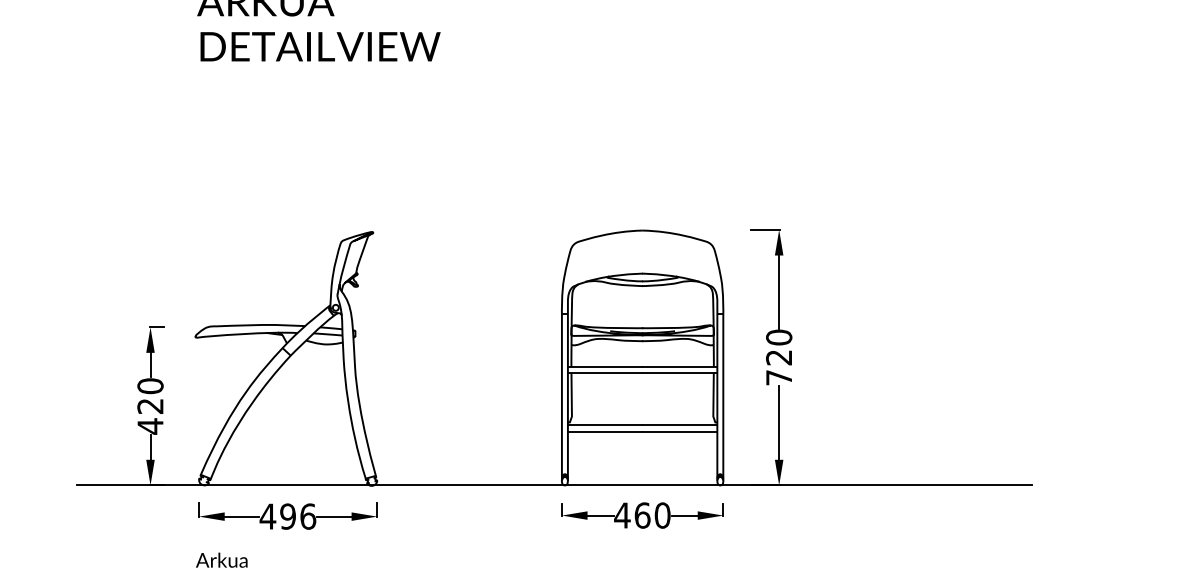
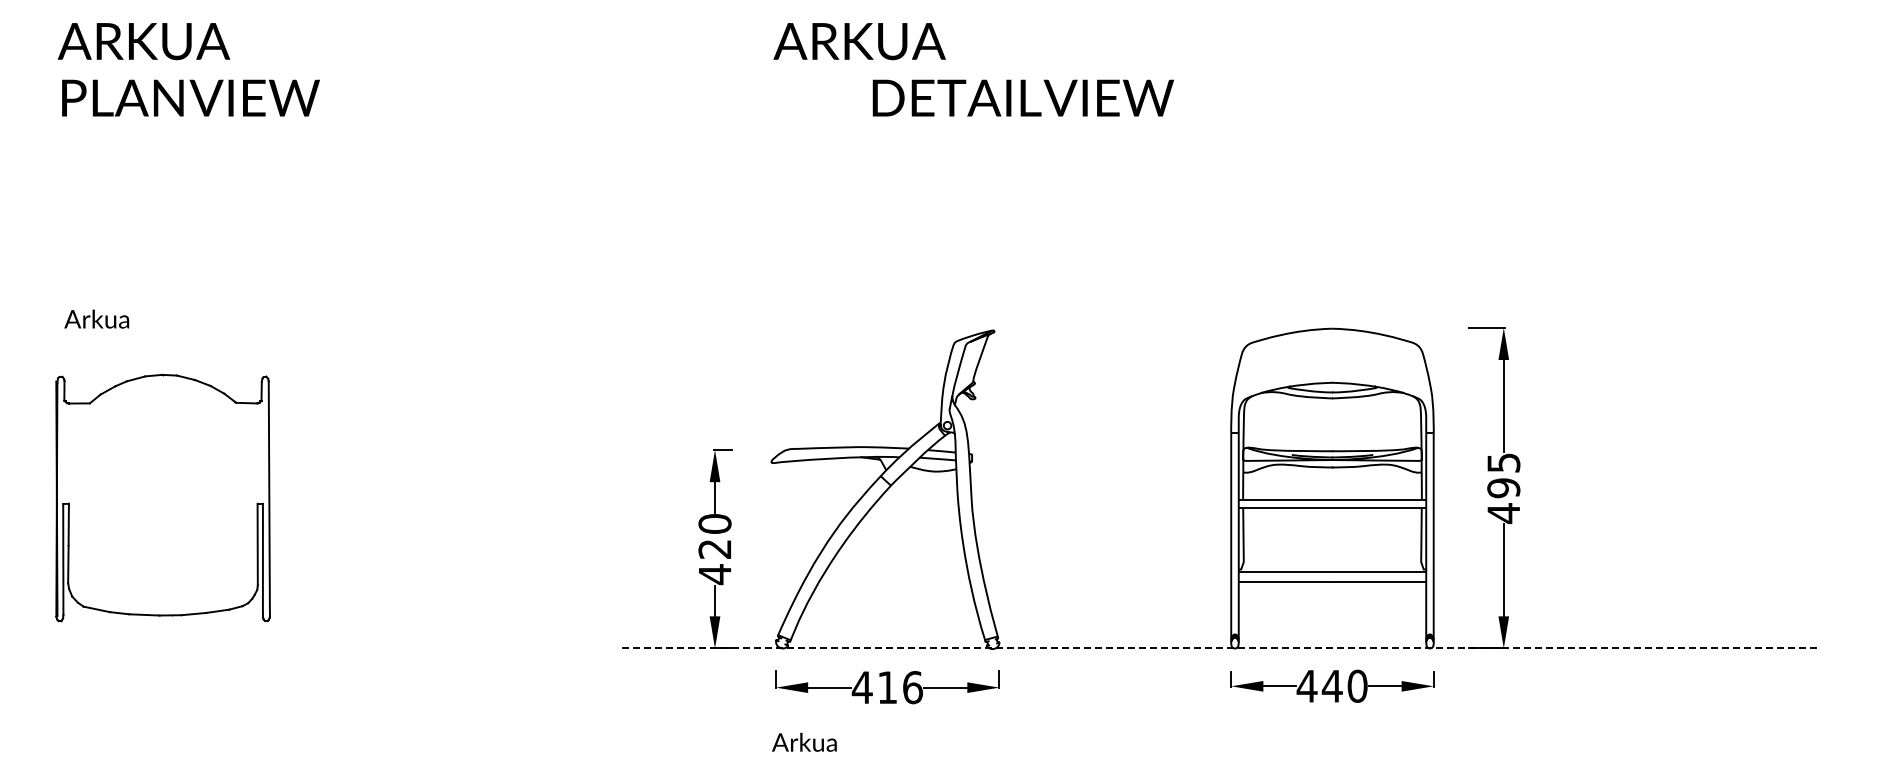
text: (319, 46) -> (1022, 97), moved
text: (778, 357) -> (1503, 488), 720 -> 495
line: (554, 485) -> (1222, 648), solid -> dashed
text: (641, 514) -> (1331, 685), 460 -> 440
text: (287, 516) -> (887, 687), 496 -> 416

